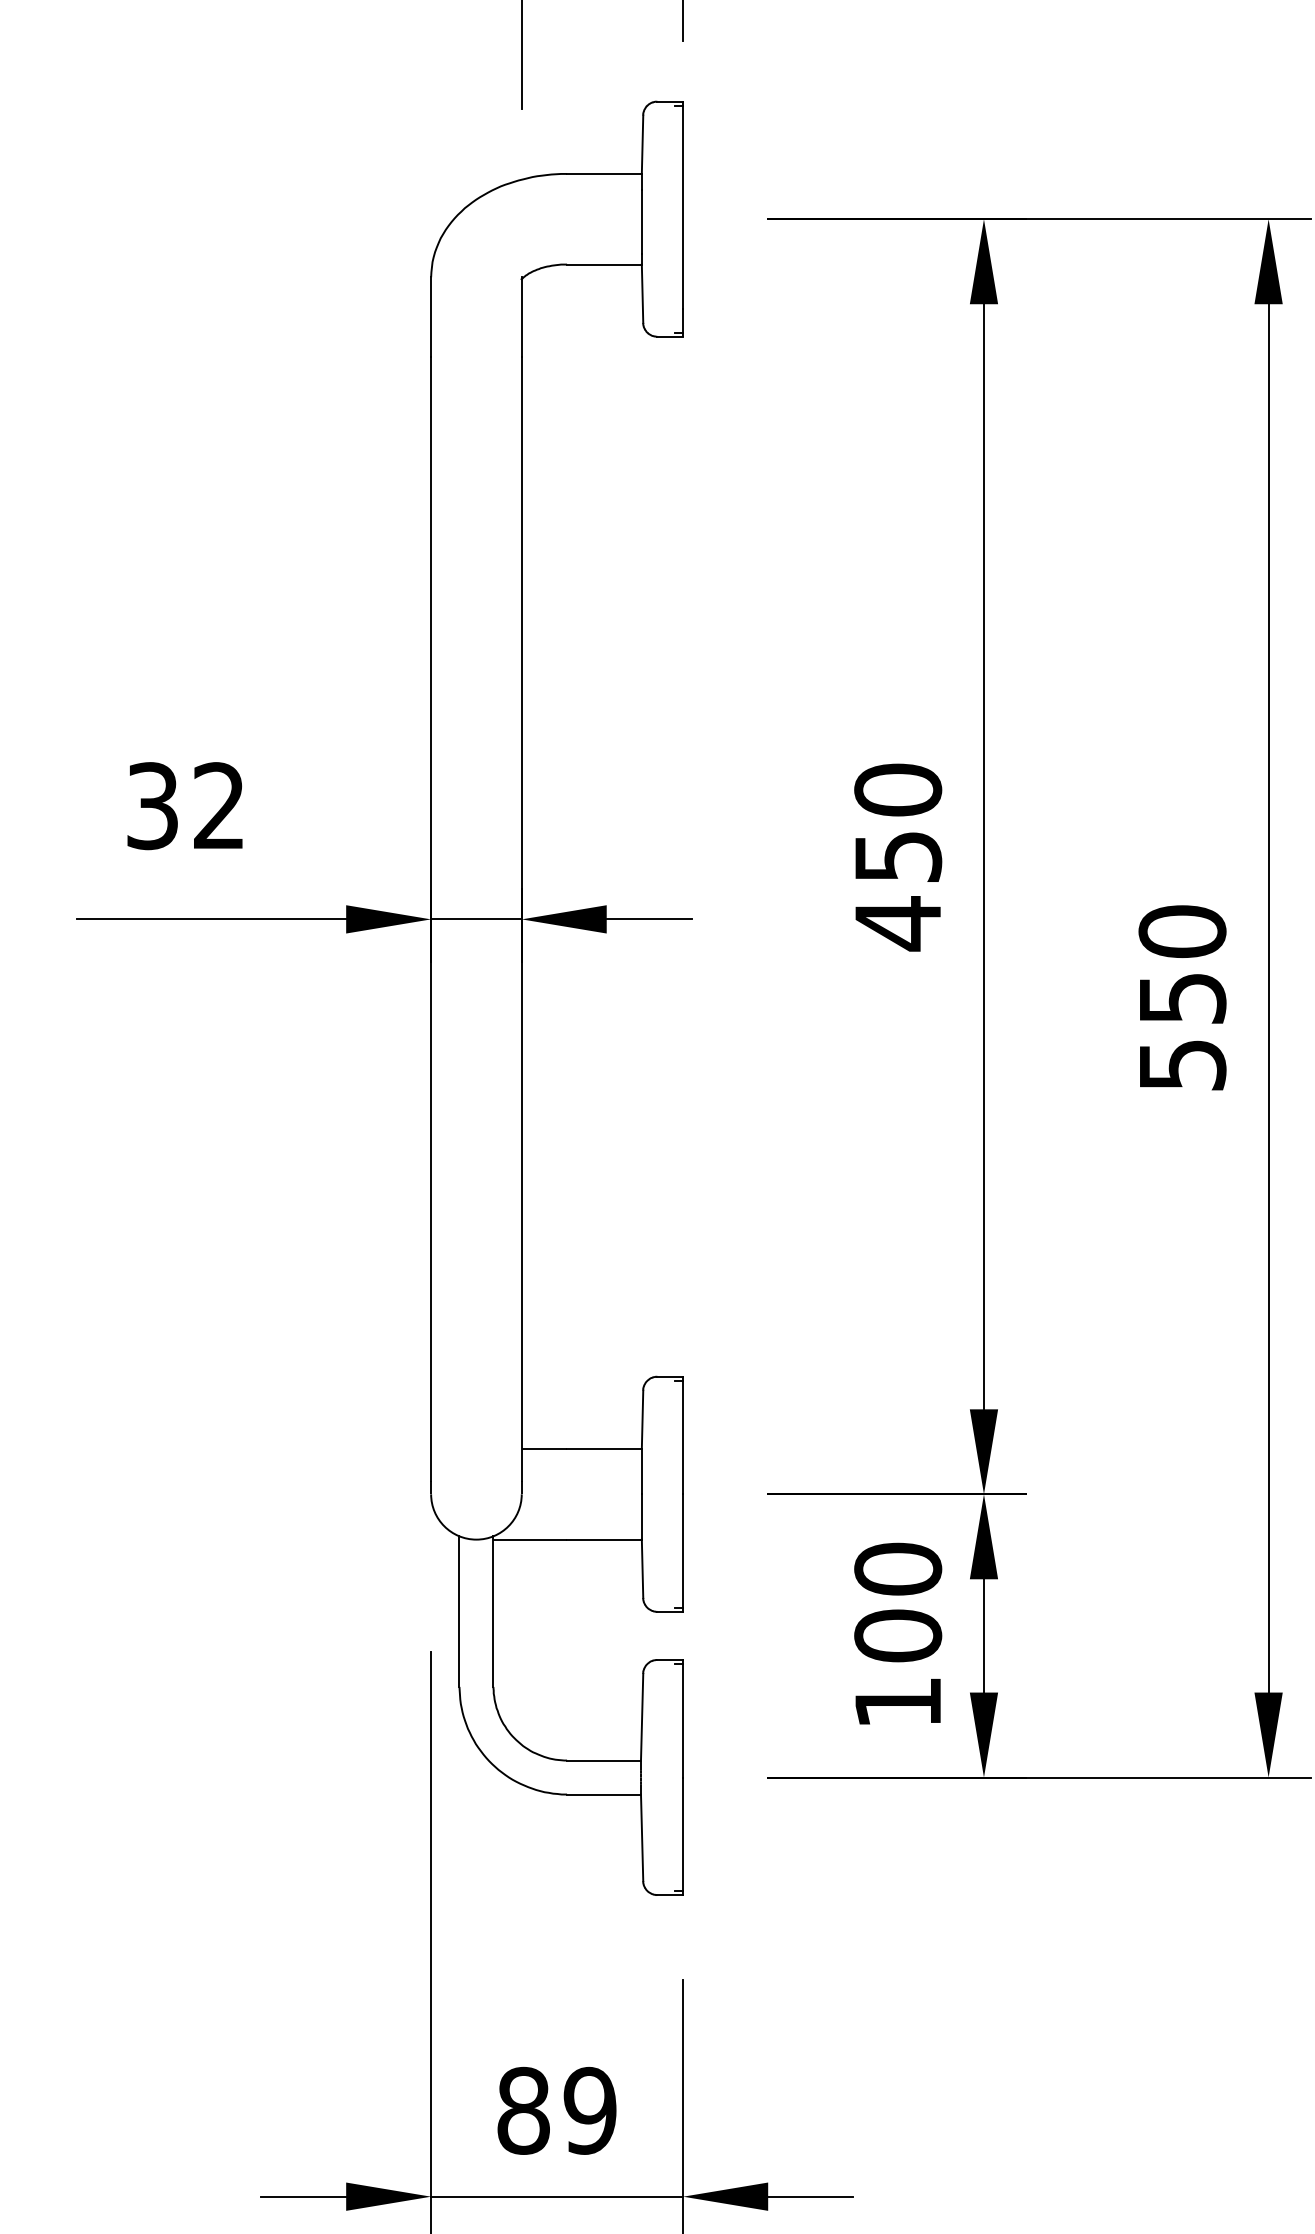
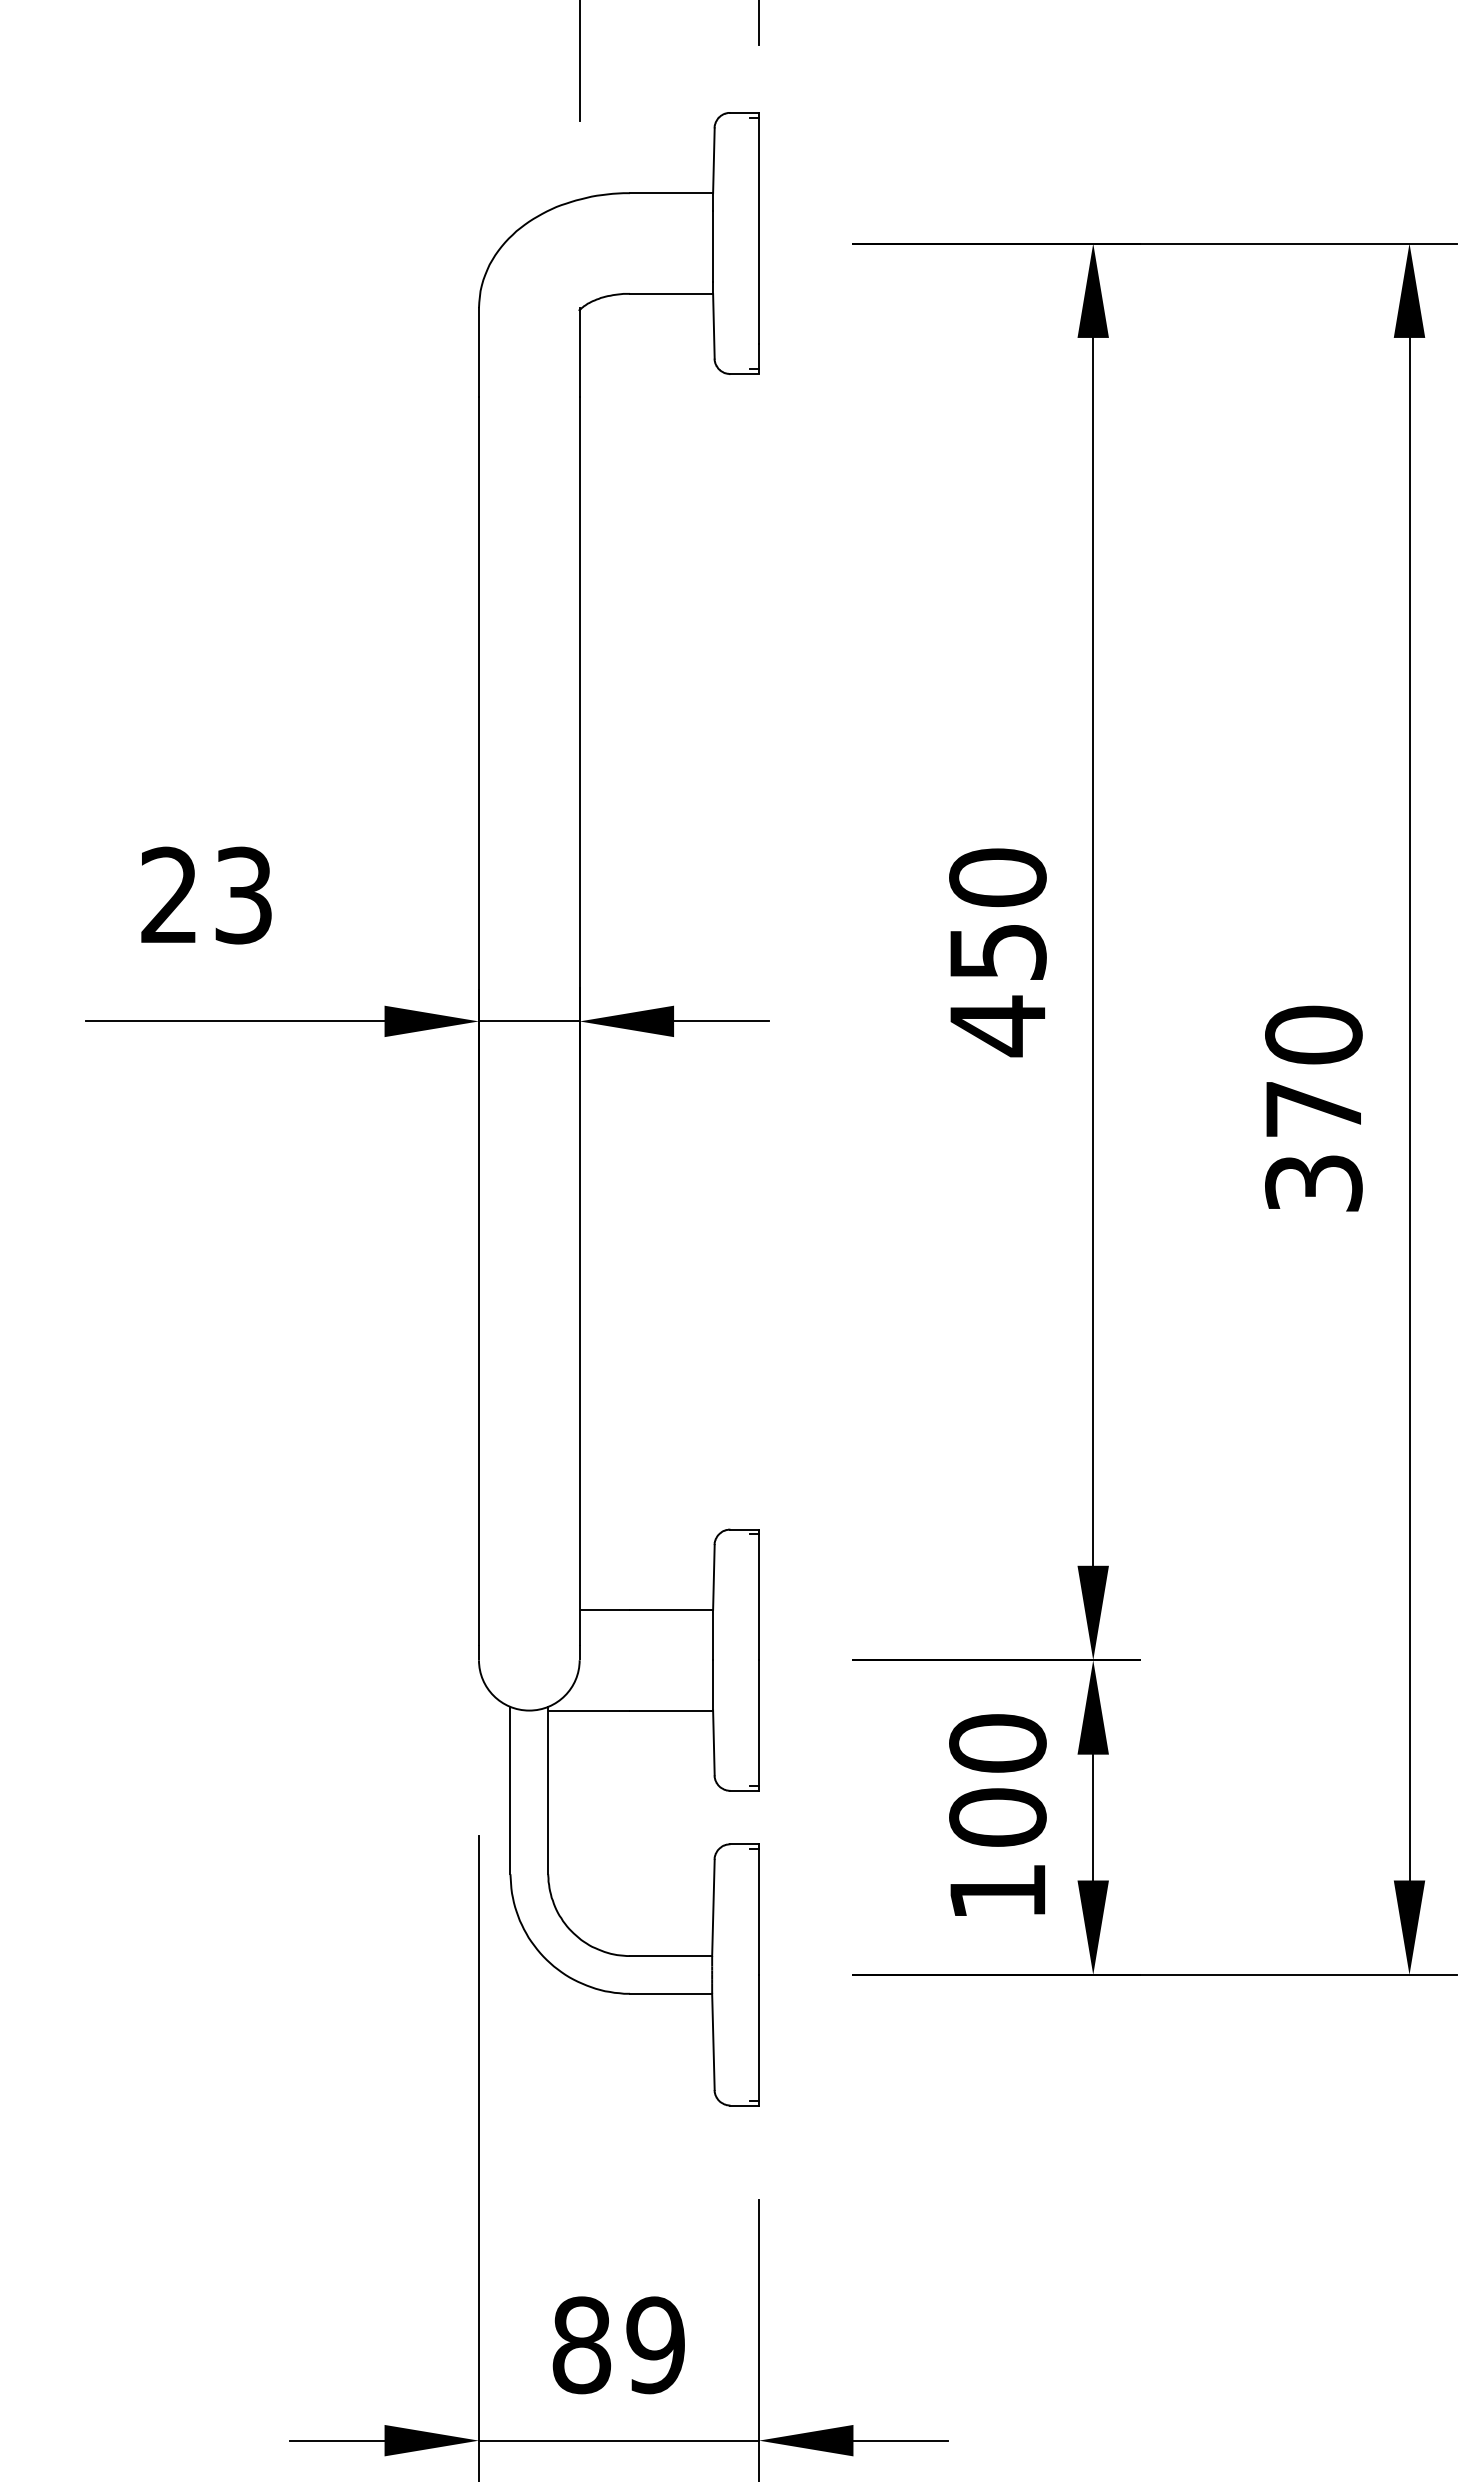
text: (185, 806) -> (206, 896), 32 -> 23
text: (1182, 1032) -> (1313, 1147), 550 -> 370

